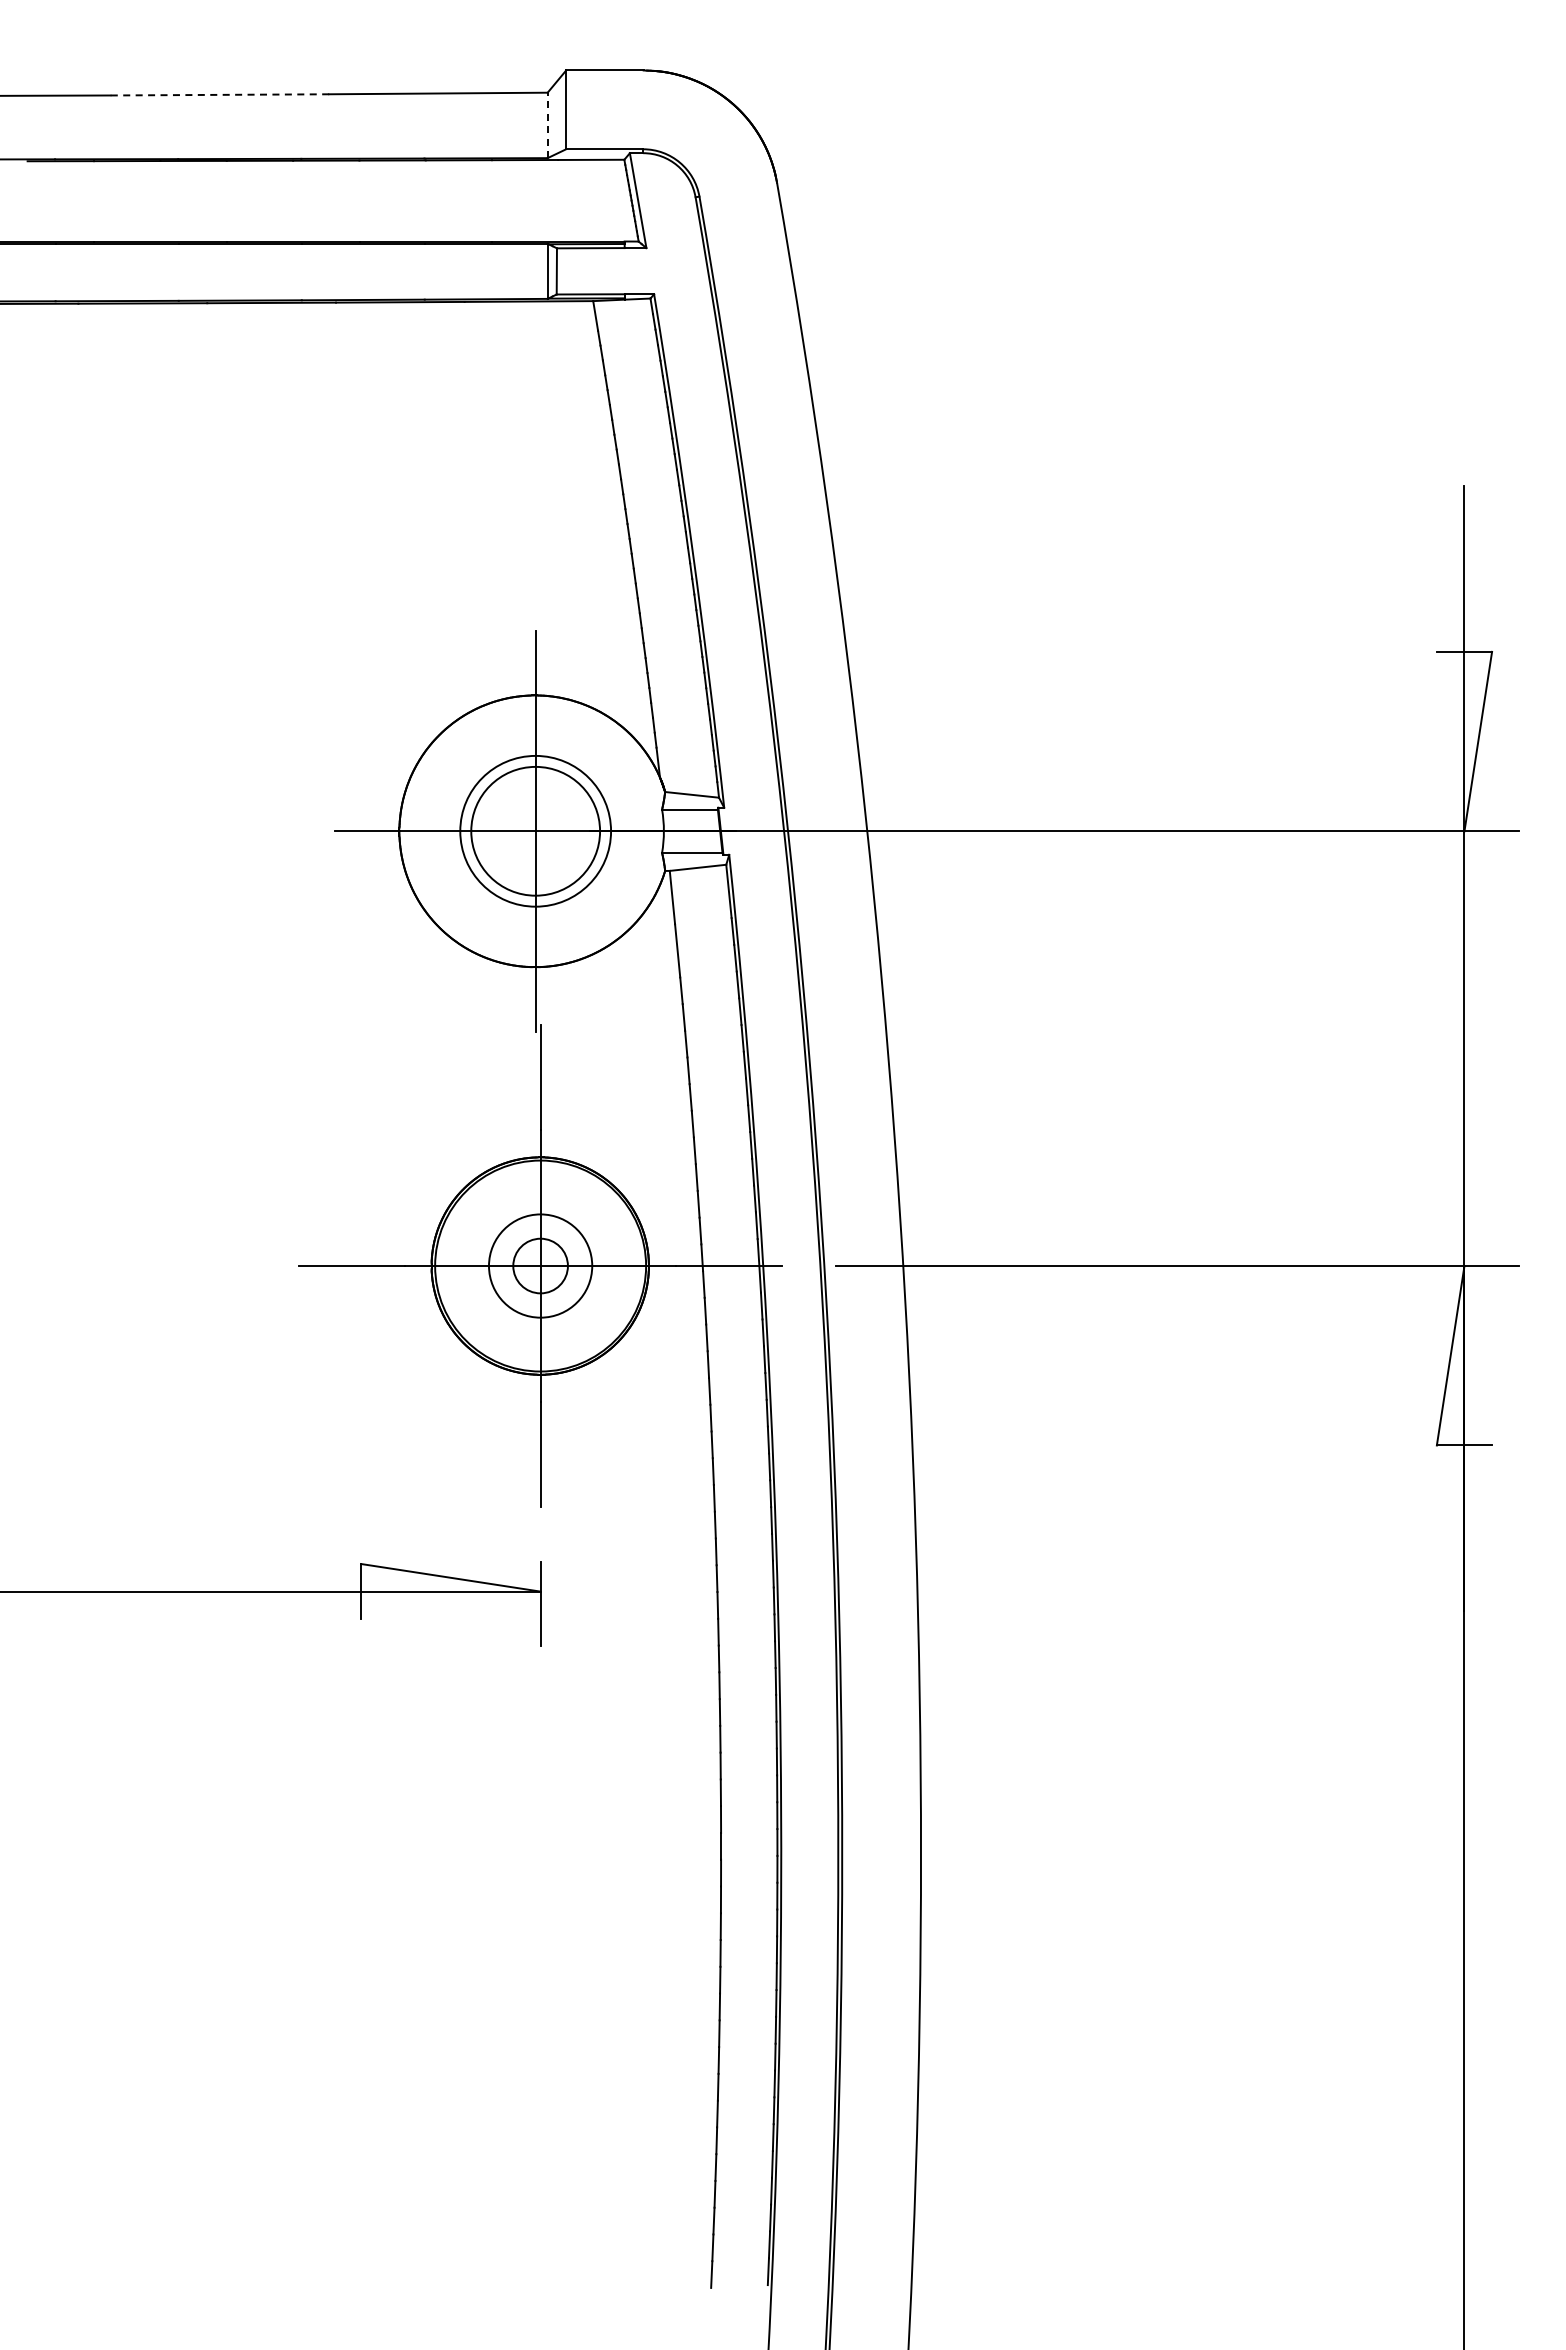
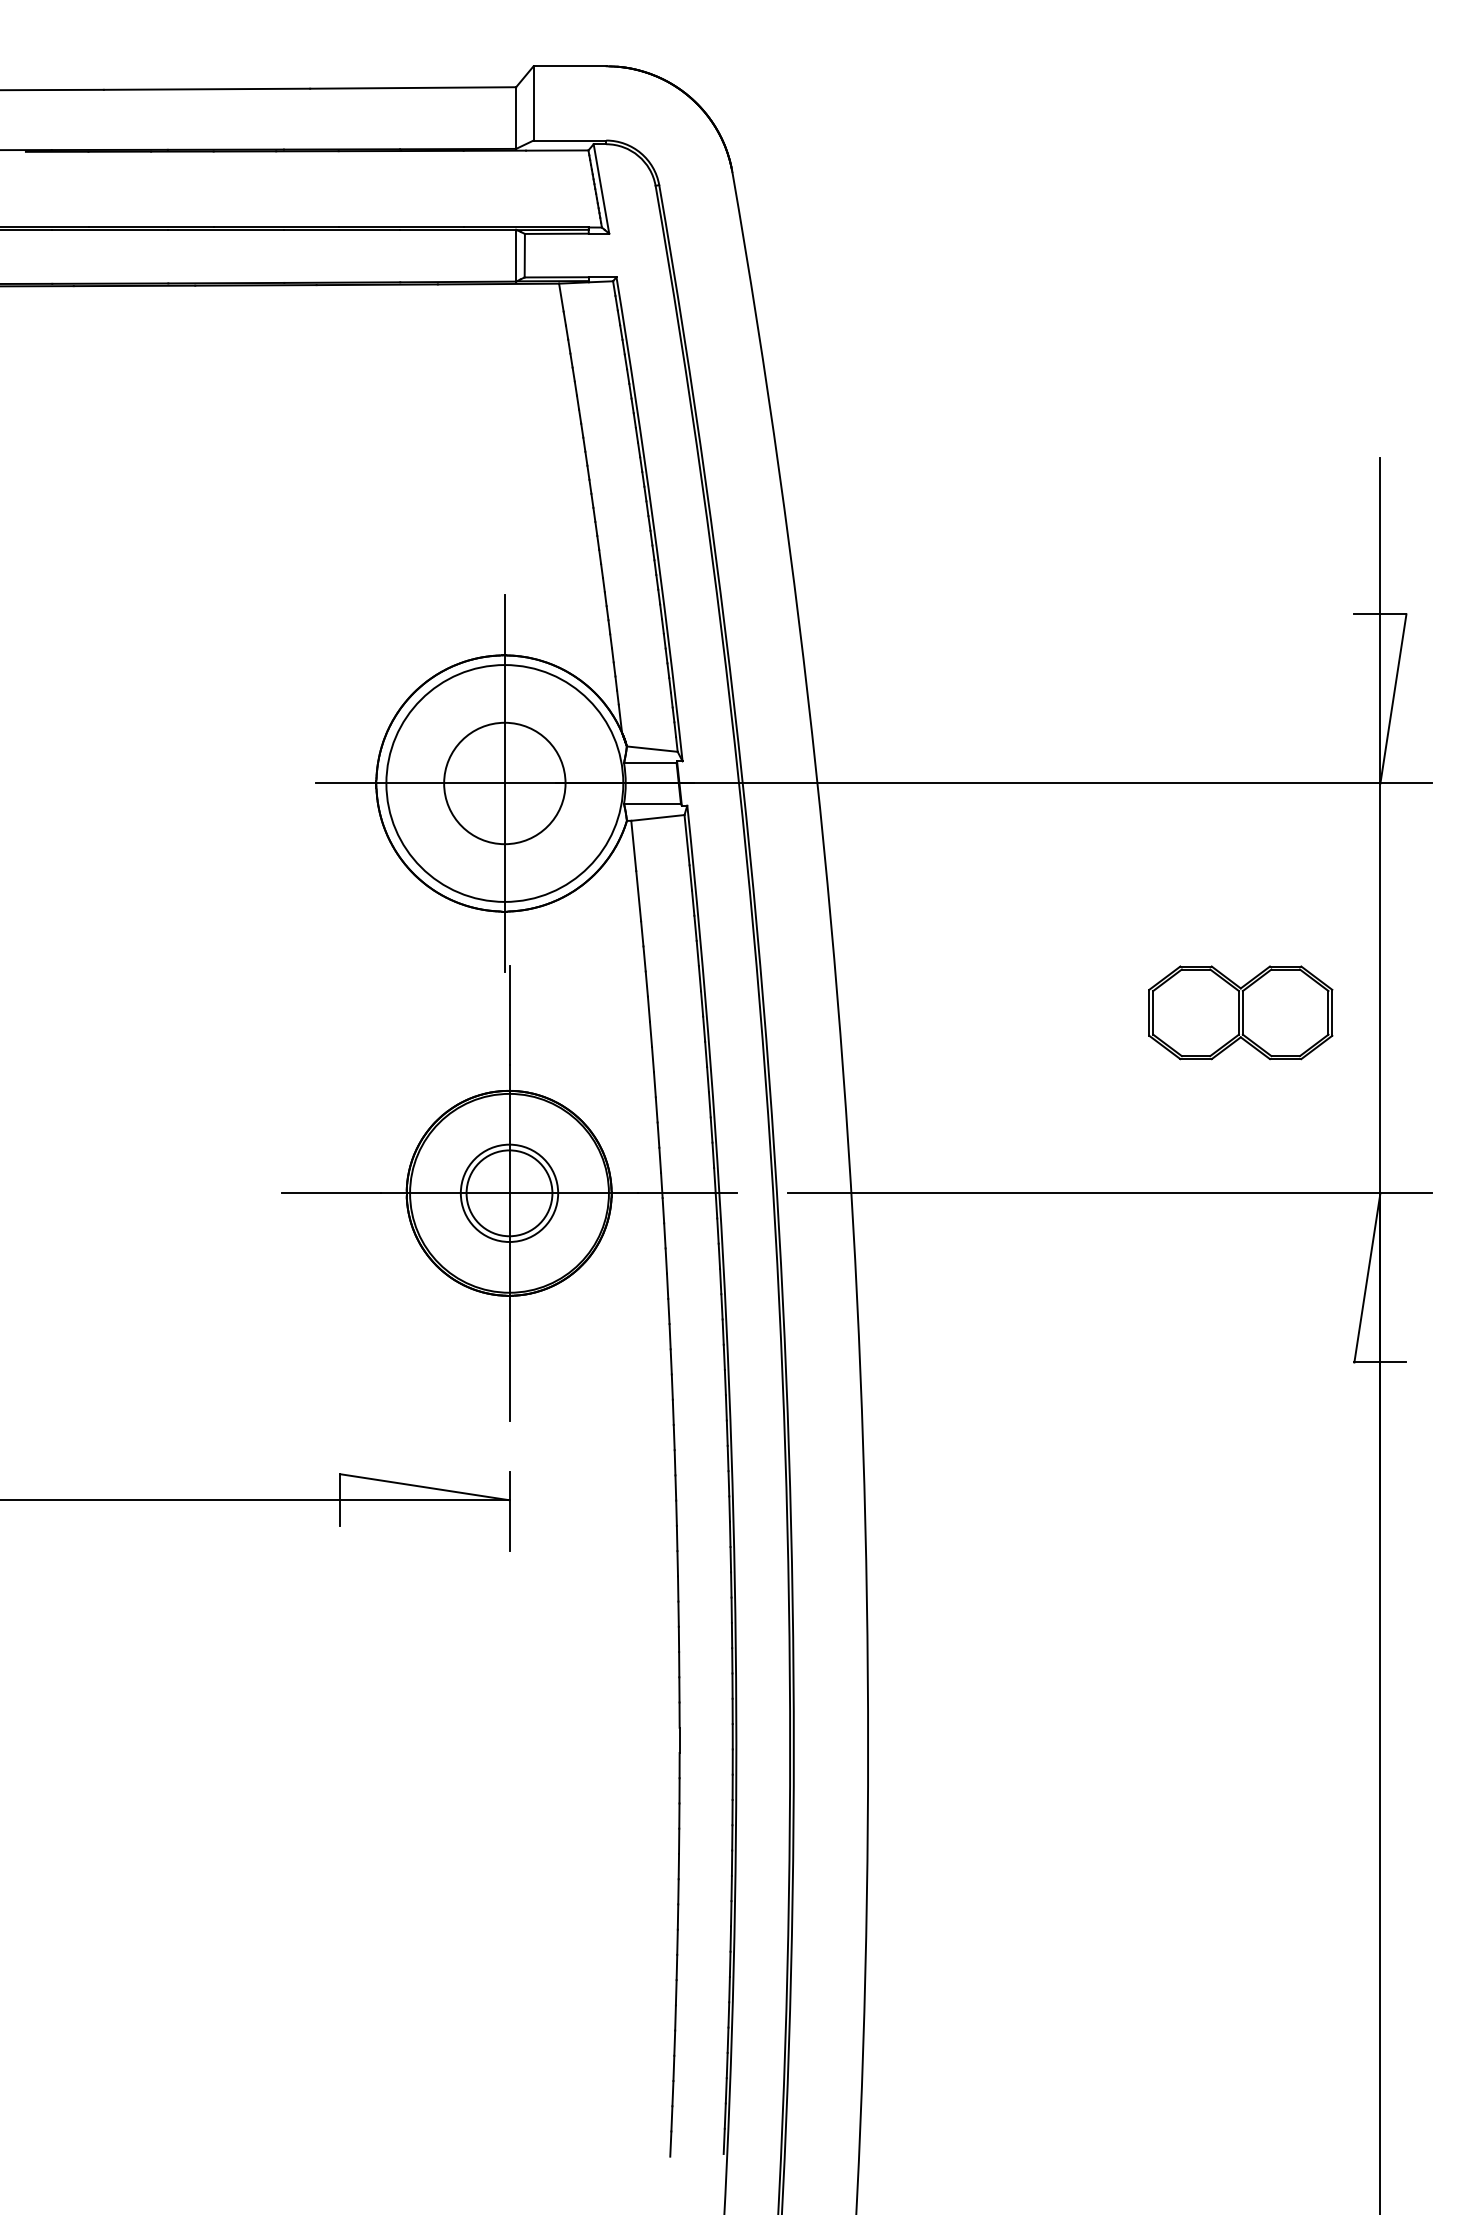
line: (219, 94) -> (206, 88), dashed -> solid
line: (547, 125) -> (515, 118), dashed -> solid
circle: (535, 830) -> (504, 782), size x1.67
part: (1316, 1074) -> (1240, 1012), added
circle: (540, 1265) -> (509, 1192), size x1.67

